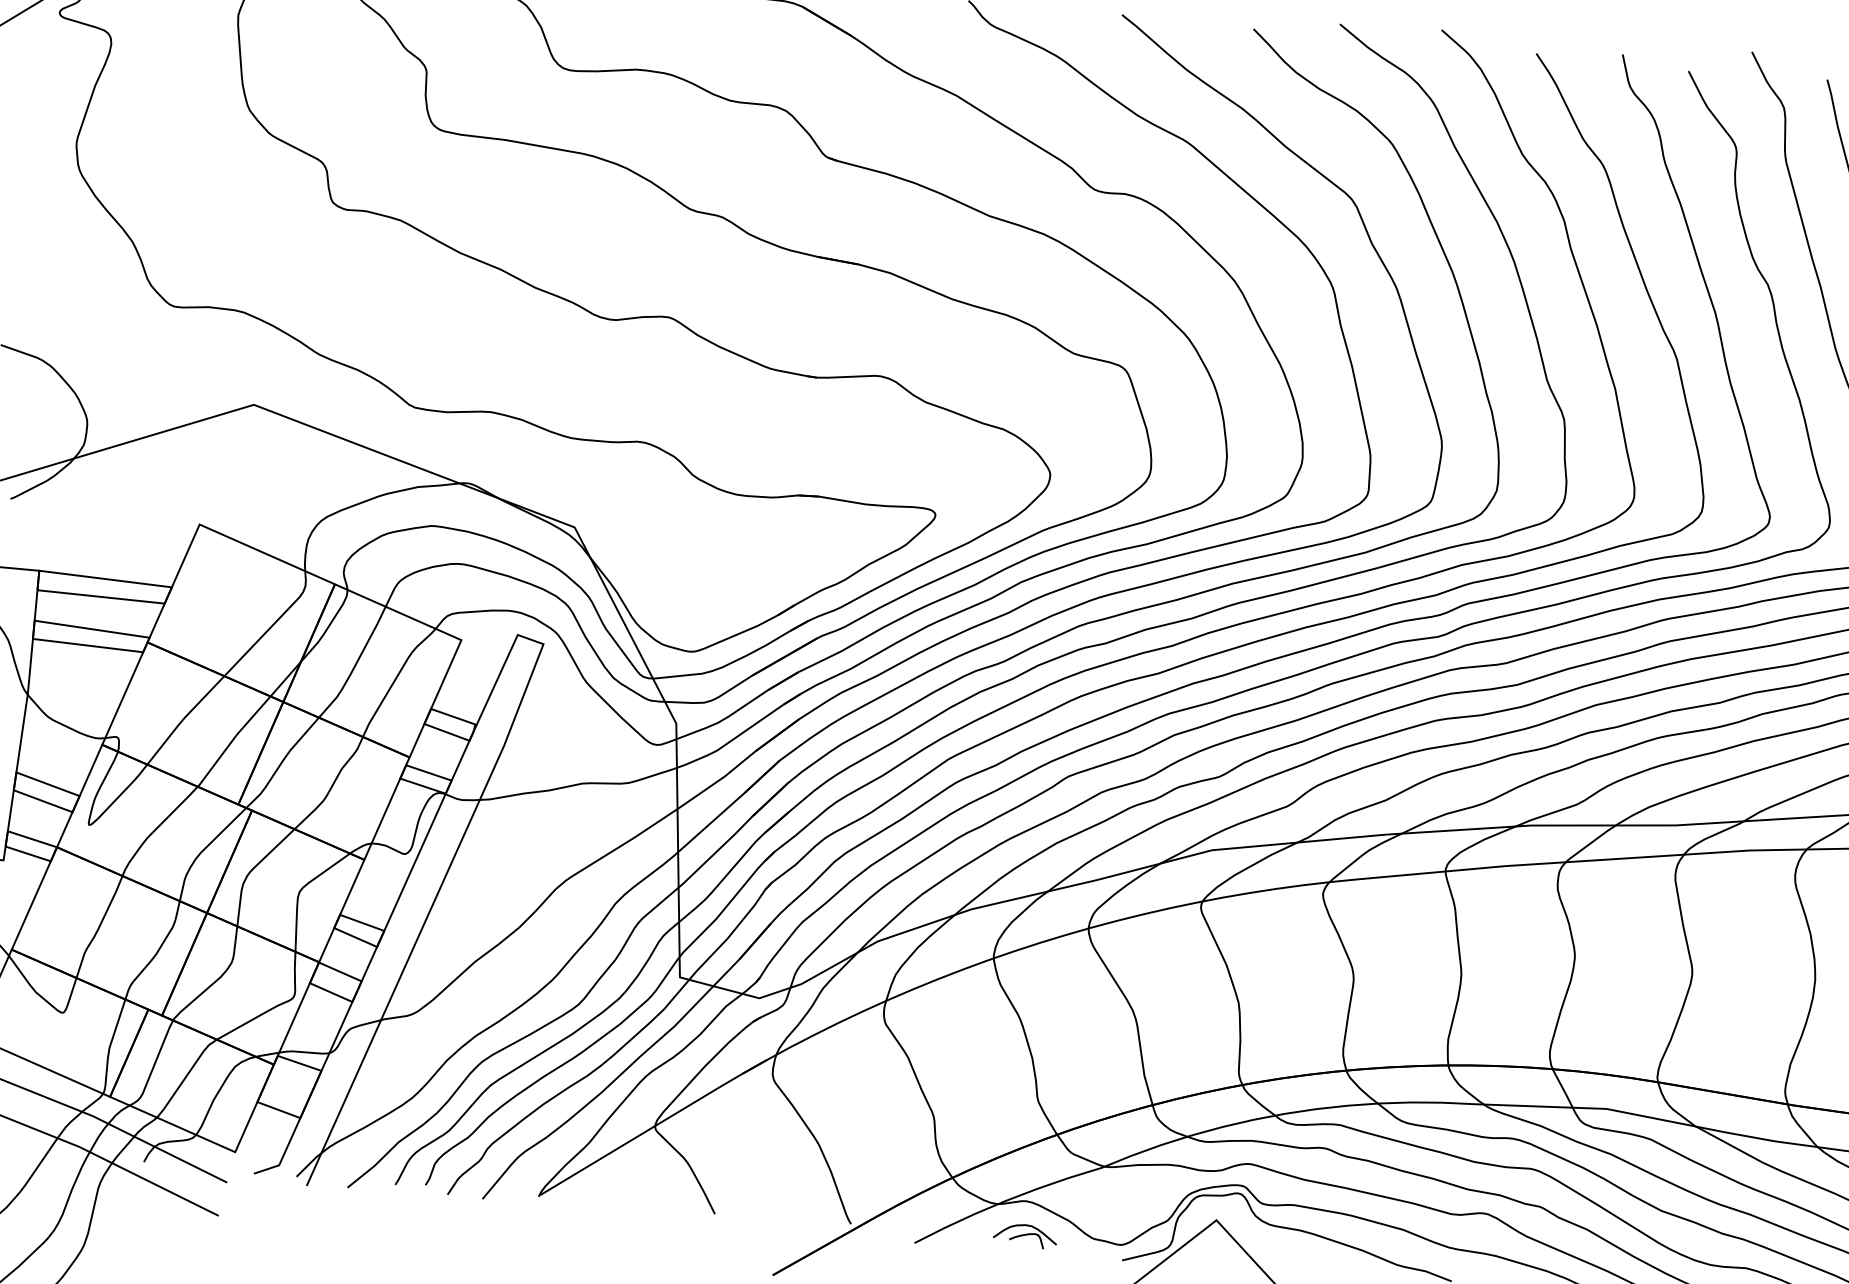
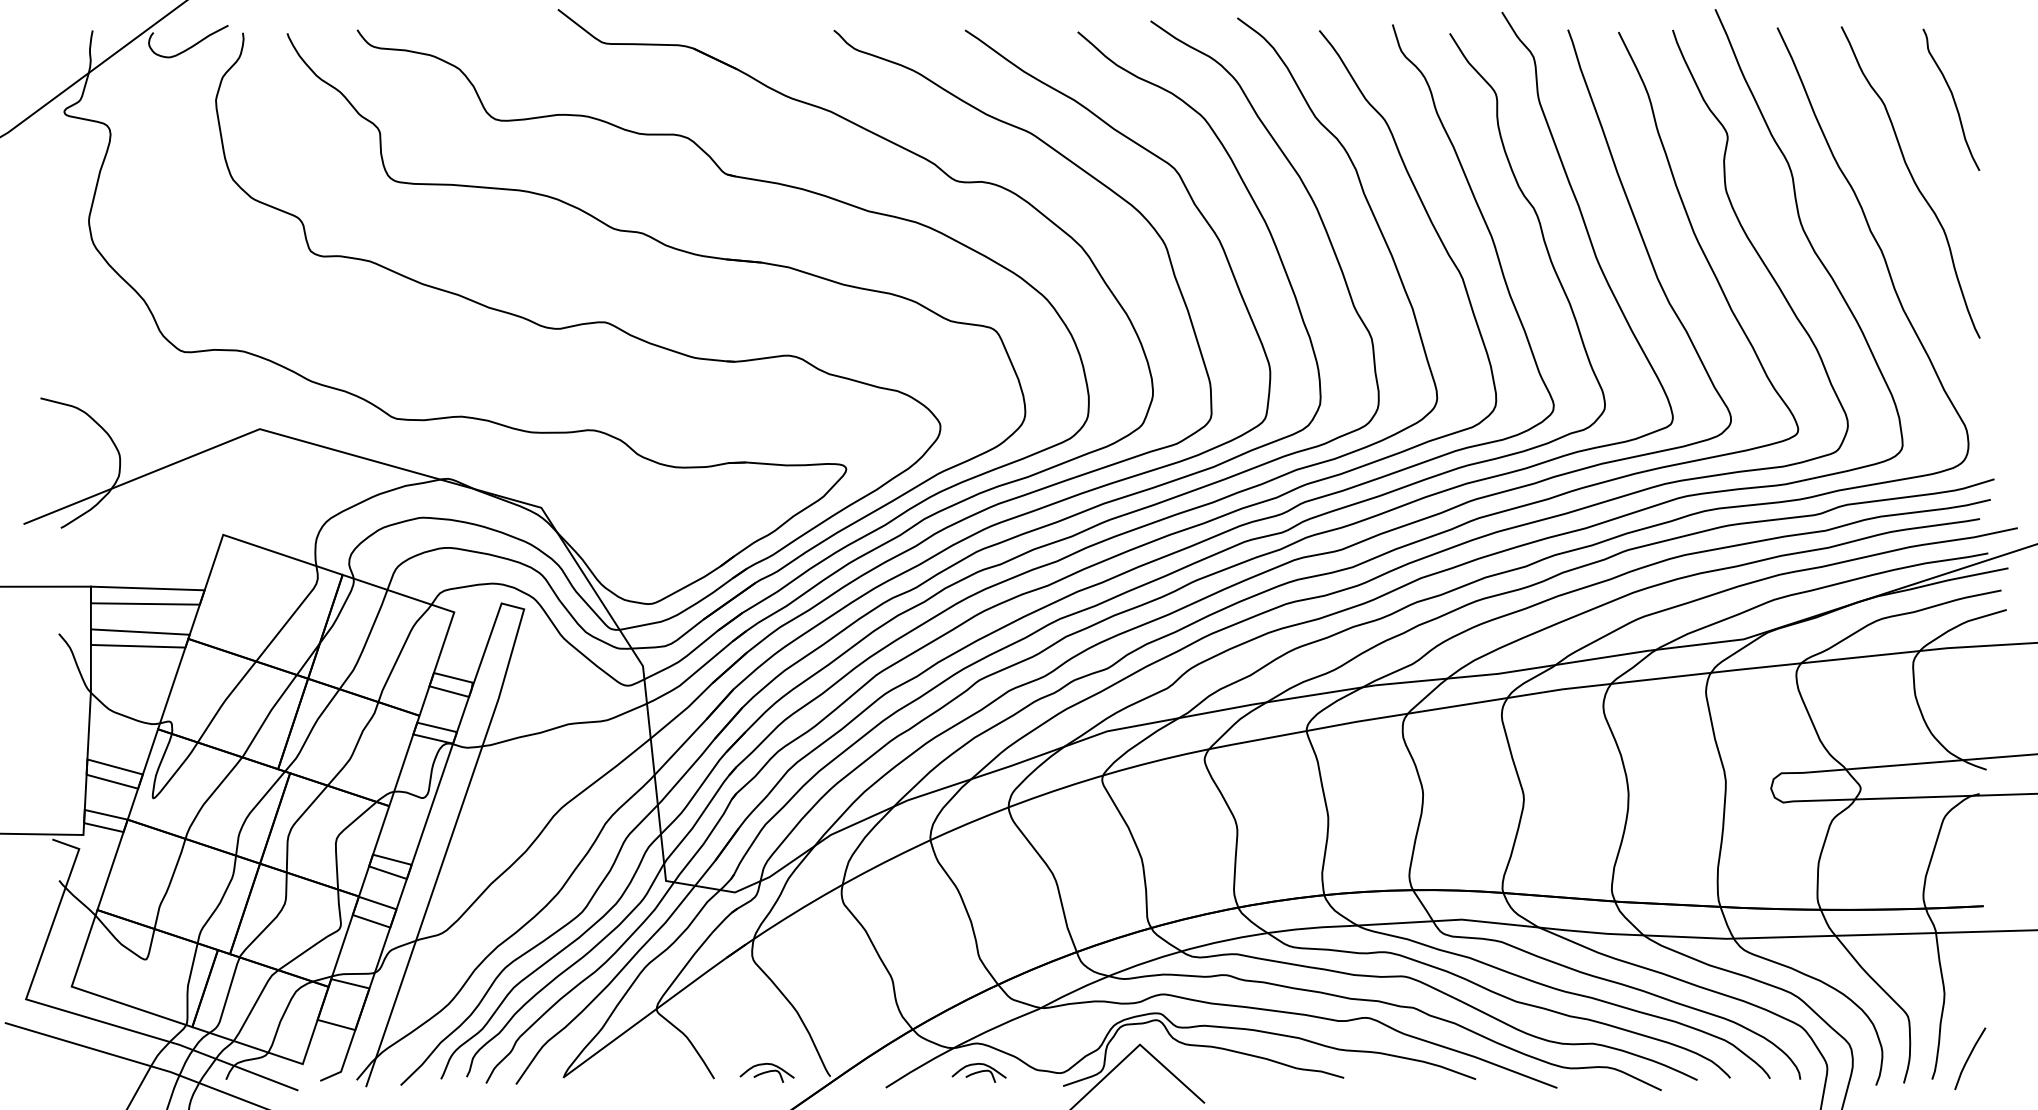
part: (776, 1212) -> (766, 1072), added

